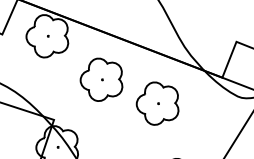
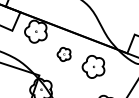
part: (100, 79) -> (63, 54), size x0.6

